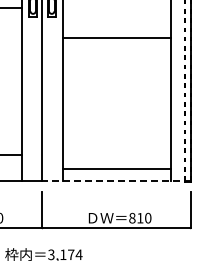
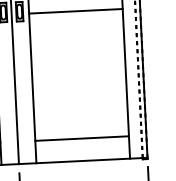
line: (116, 38) -> (75, 11), moved
line: (116, 169) -> (82, 138), moved
line: (116, 180) -> (83, 160), dashed -> solid

